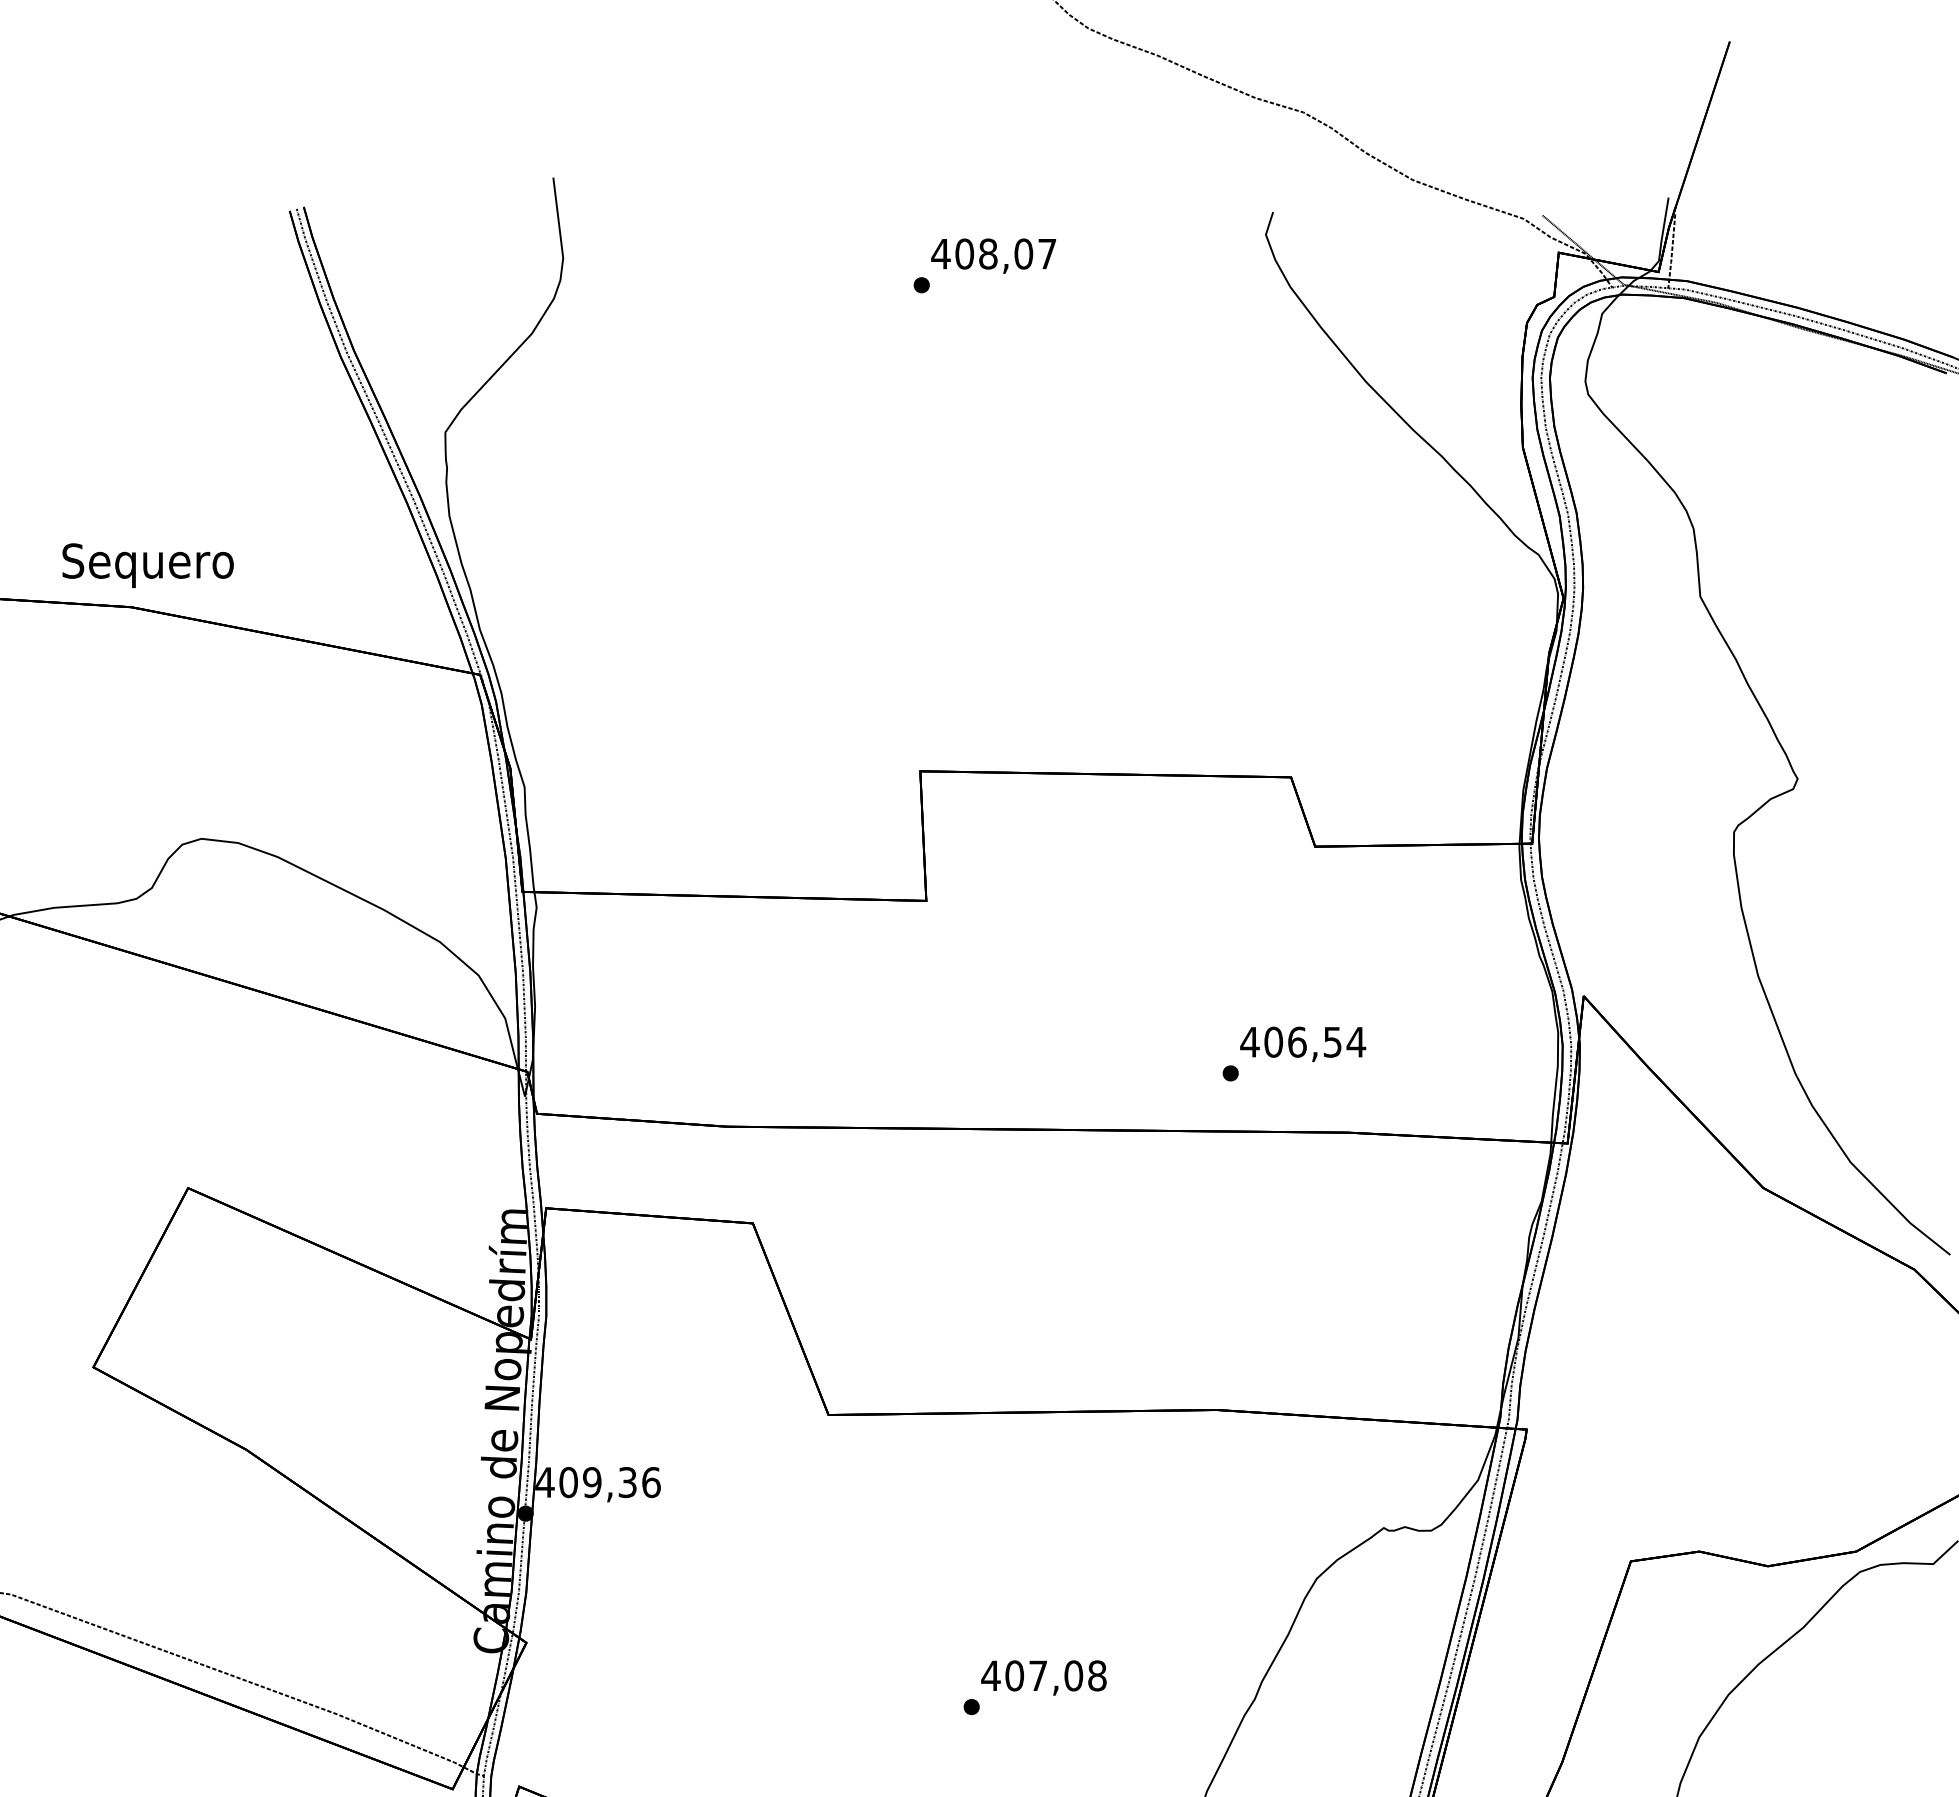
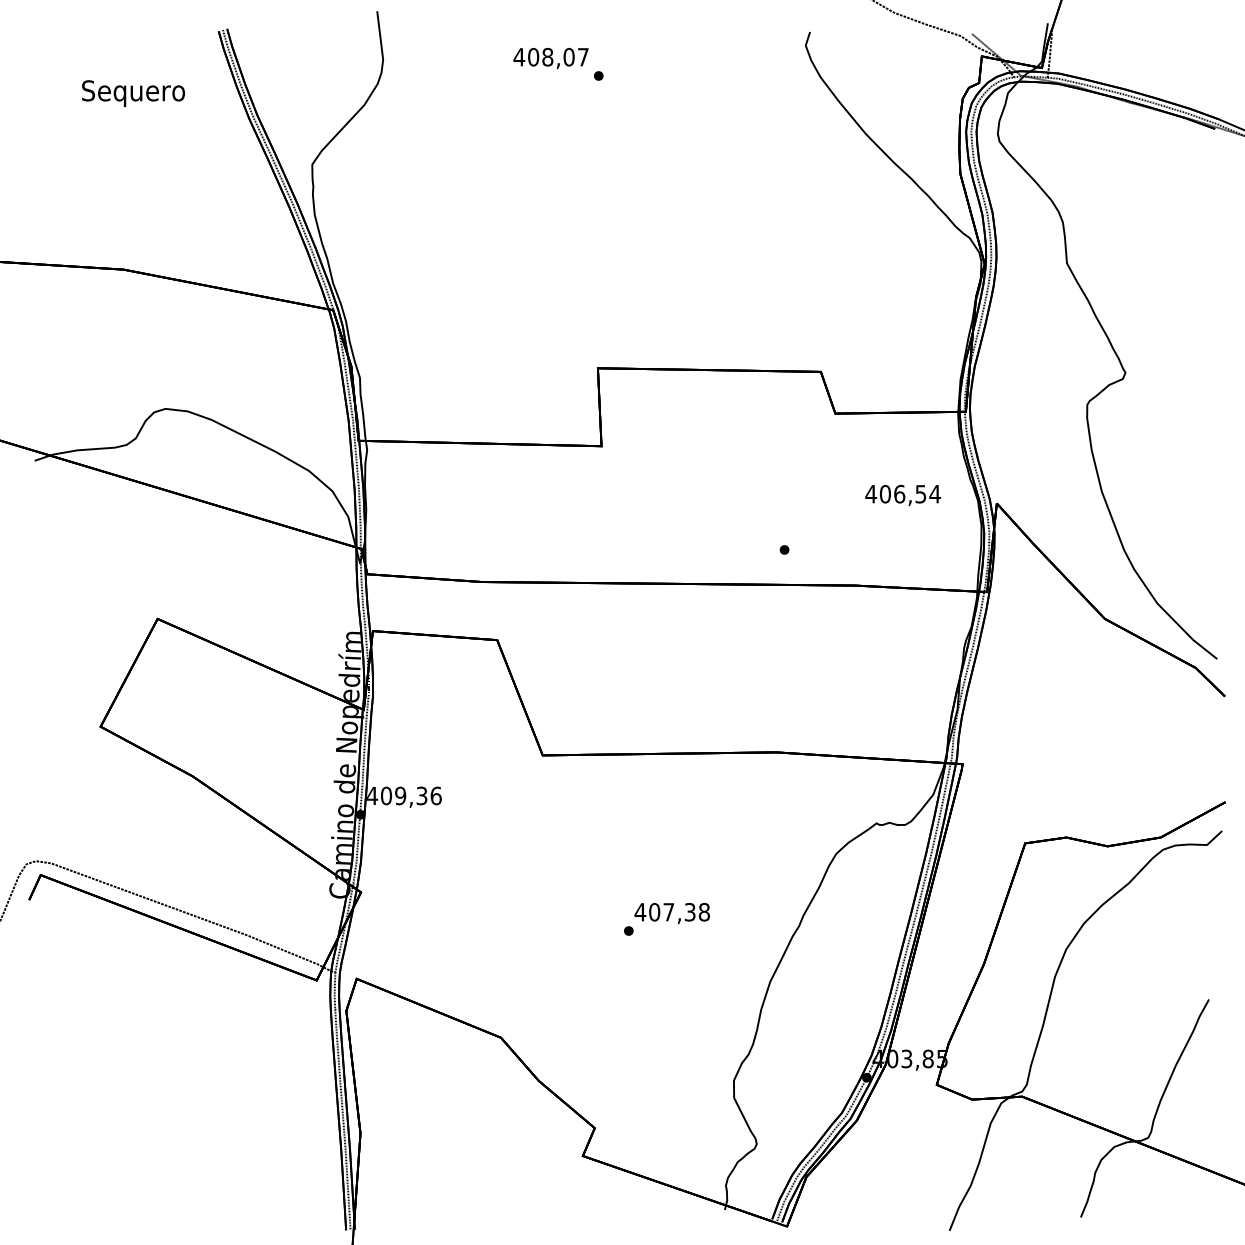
text: (992, 256) -> (550, 58), moved
text: (148, 565) -> (133, 93), moved
text: (1302, 1044) -> (902, 495), moved
text: (1072, 1676) -> (689, 912), 407,08 -> 407,38

